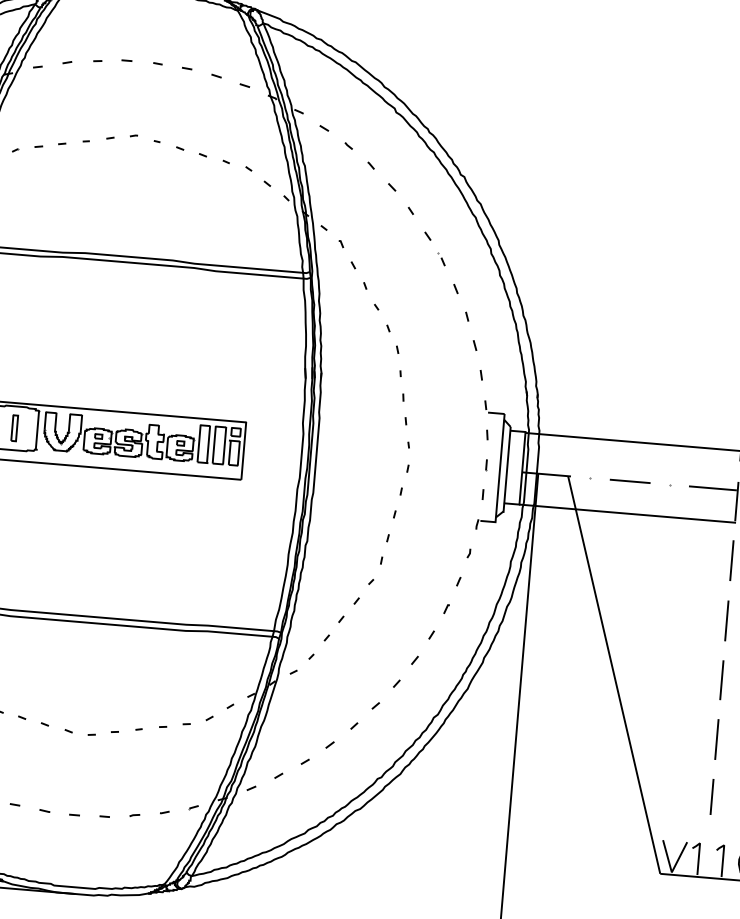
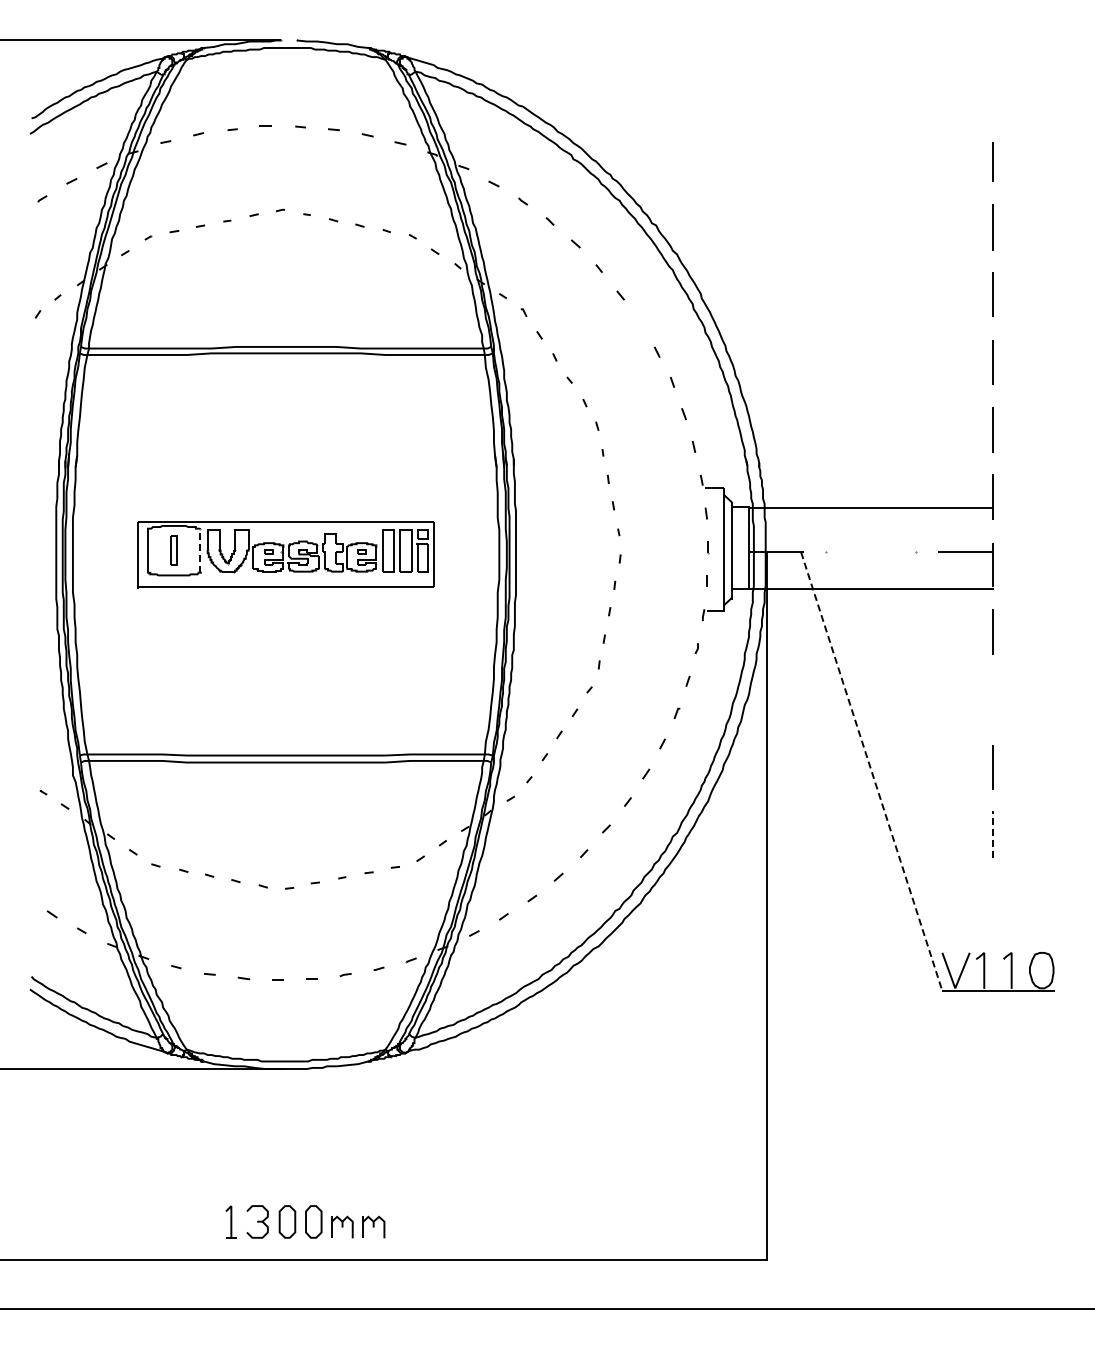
part: (441, 258) -> (638, 319), removed
line: (37, 429) -> (199, 549), solid -> dashed
line: (630, 480) -> (871, 551), removed
line: (726, 620) -> (992, 699), removed
line: (613, 675) -> (871, 772), solid -> dashed
line: (716, 739) -> (993, 834), solid -> dashed
line: (711, 796) -> (992, 899), removed

